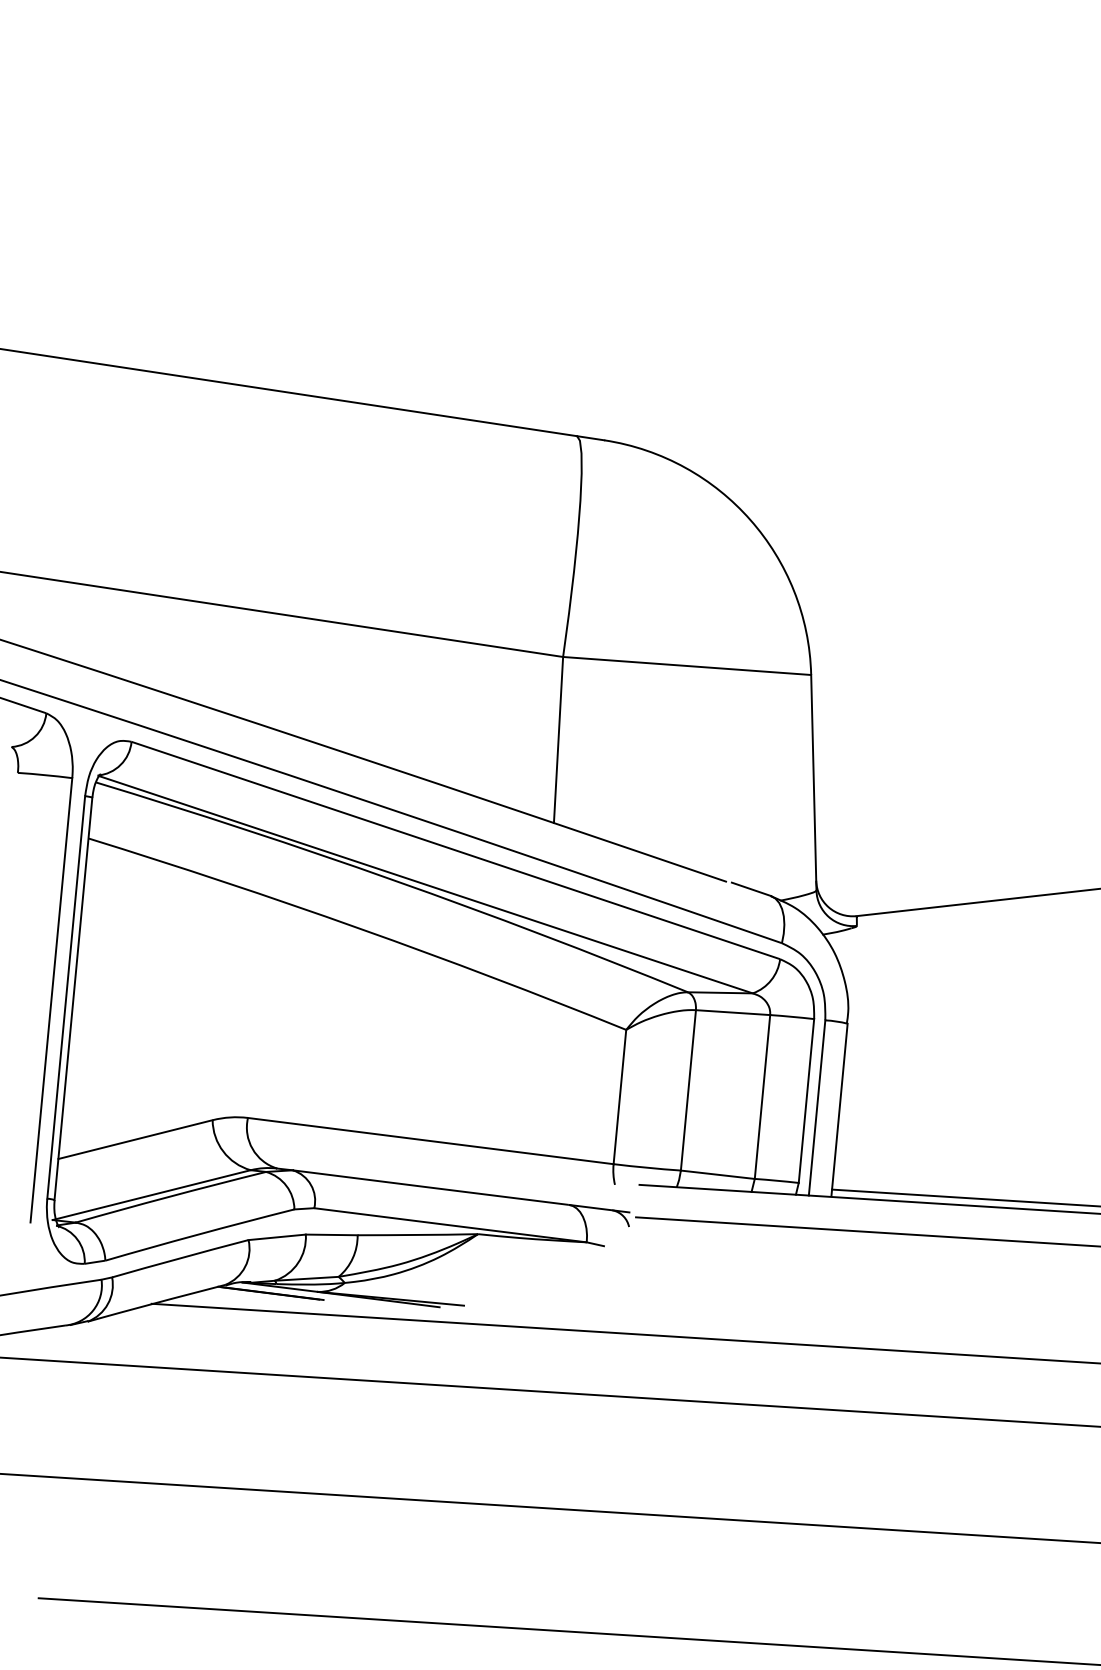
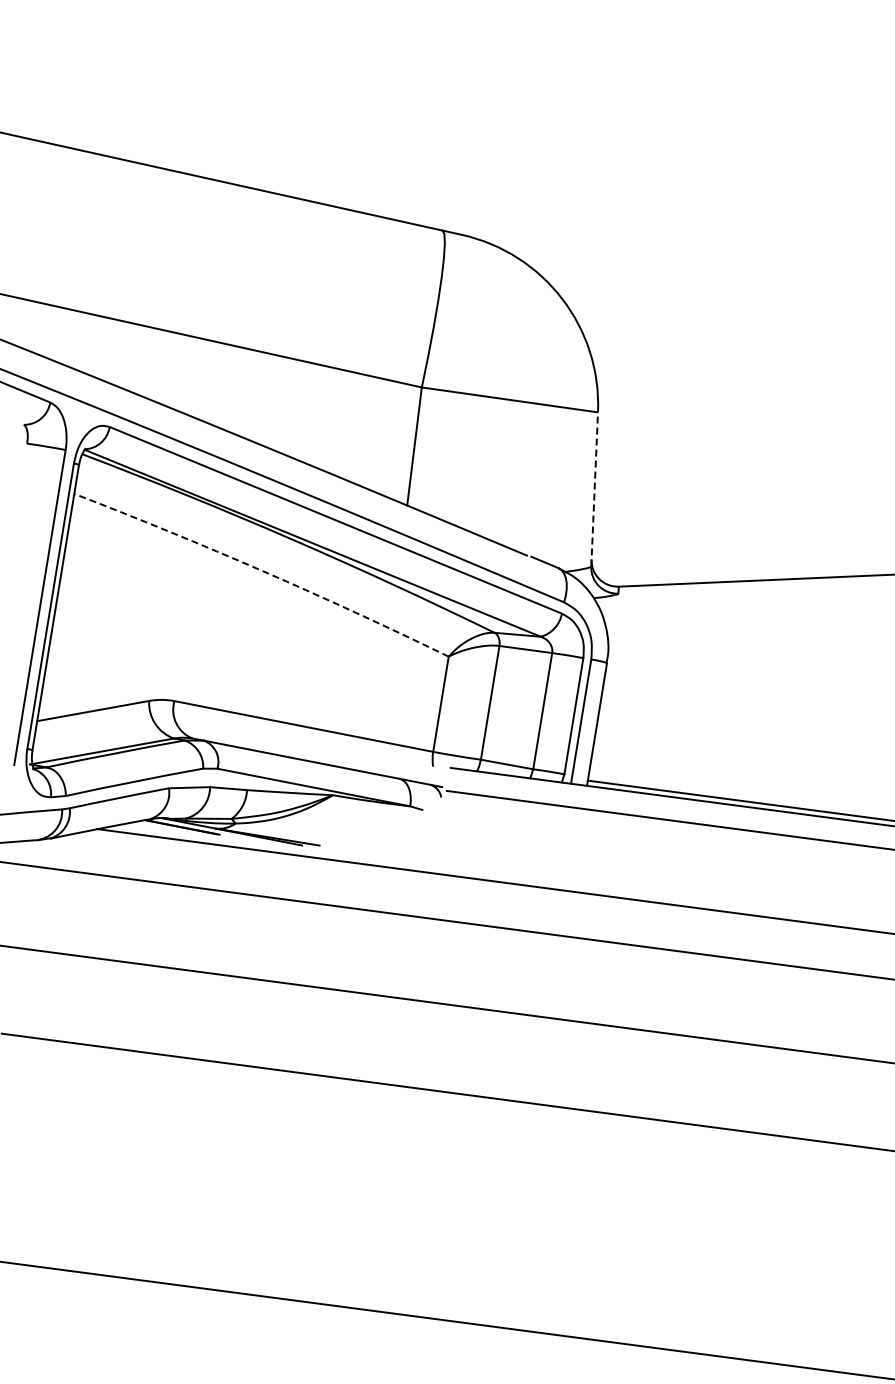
line: (813, 781) -> (594, 488), solid -> dashed
arc: (359, 928) -> (263, 571), solid -> dashed

